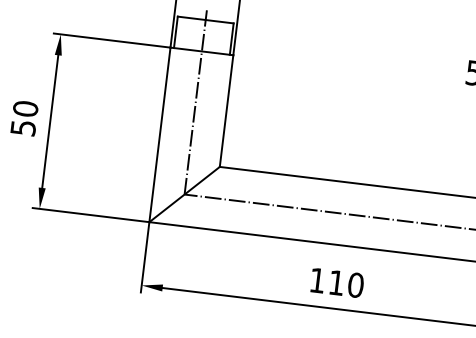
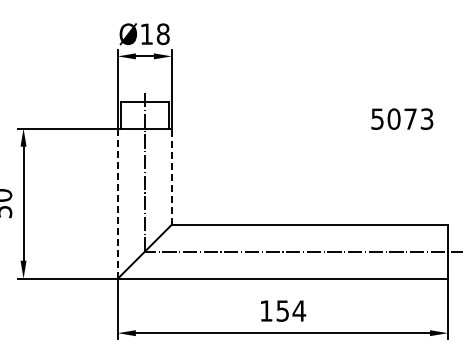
line: (226, 110) -> (171, 176), solid -> dashed
line: (159, 134) -> (117, 203), solid -> dashed
text: (346, 283) -> (291, 310), 110 -> 154

